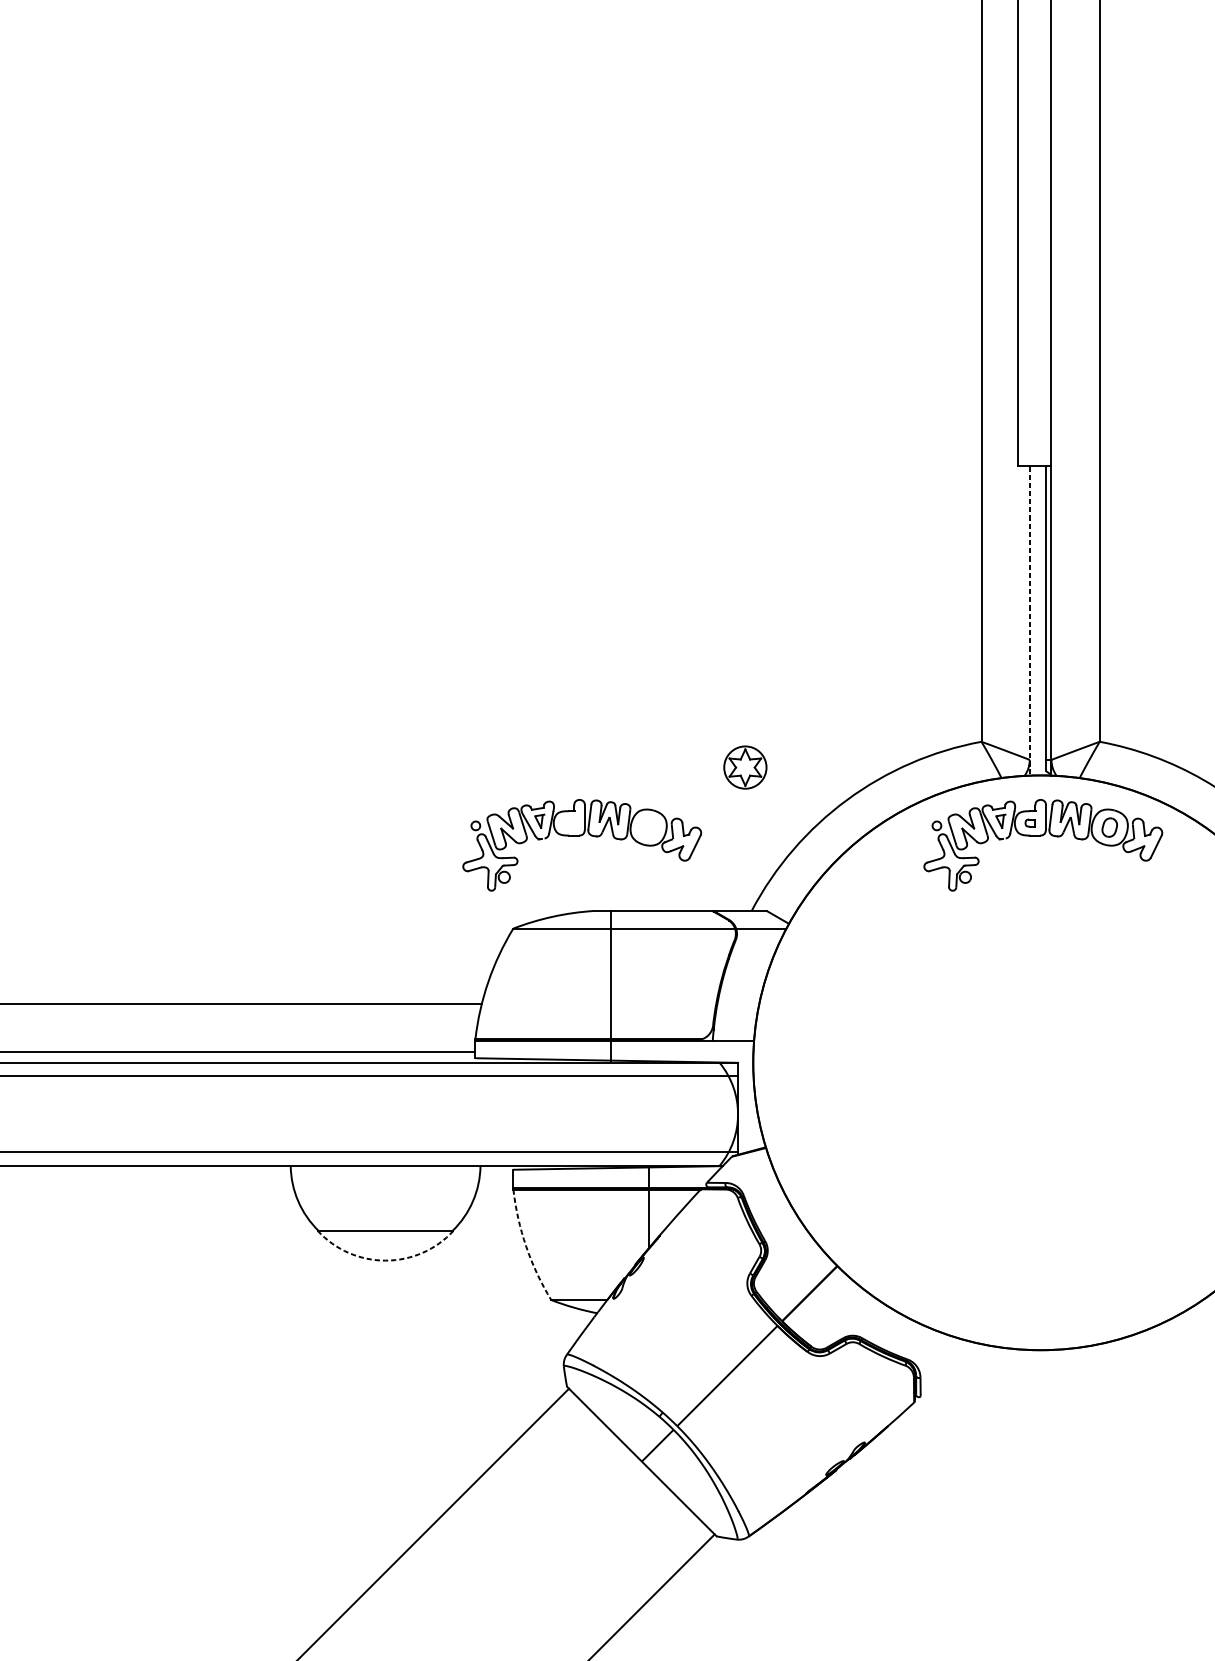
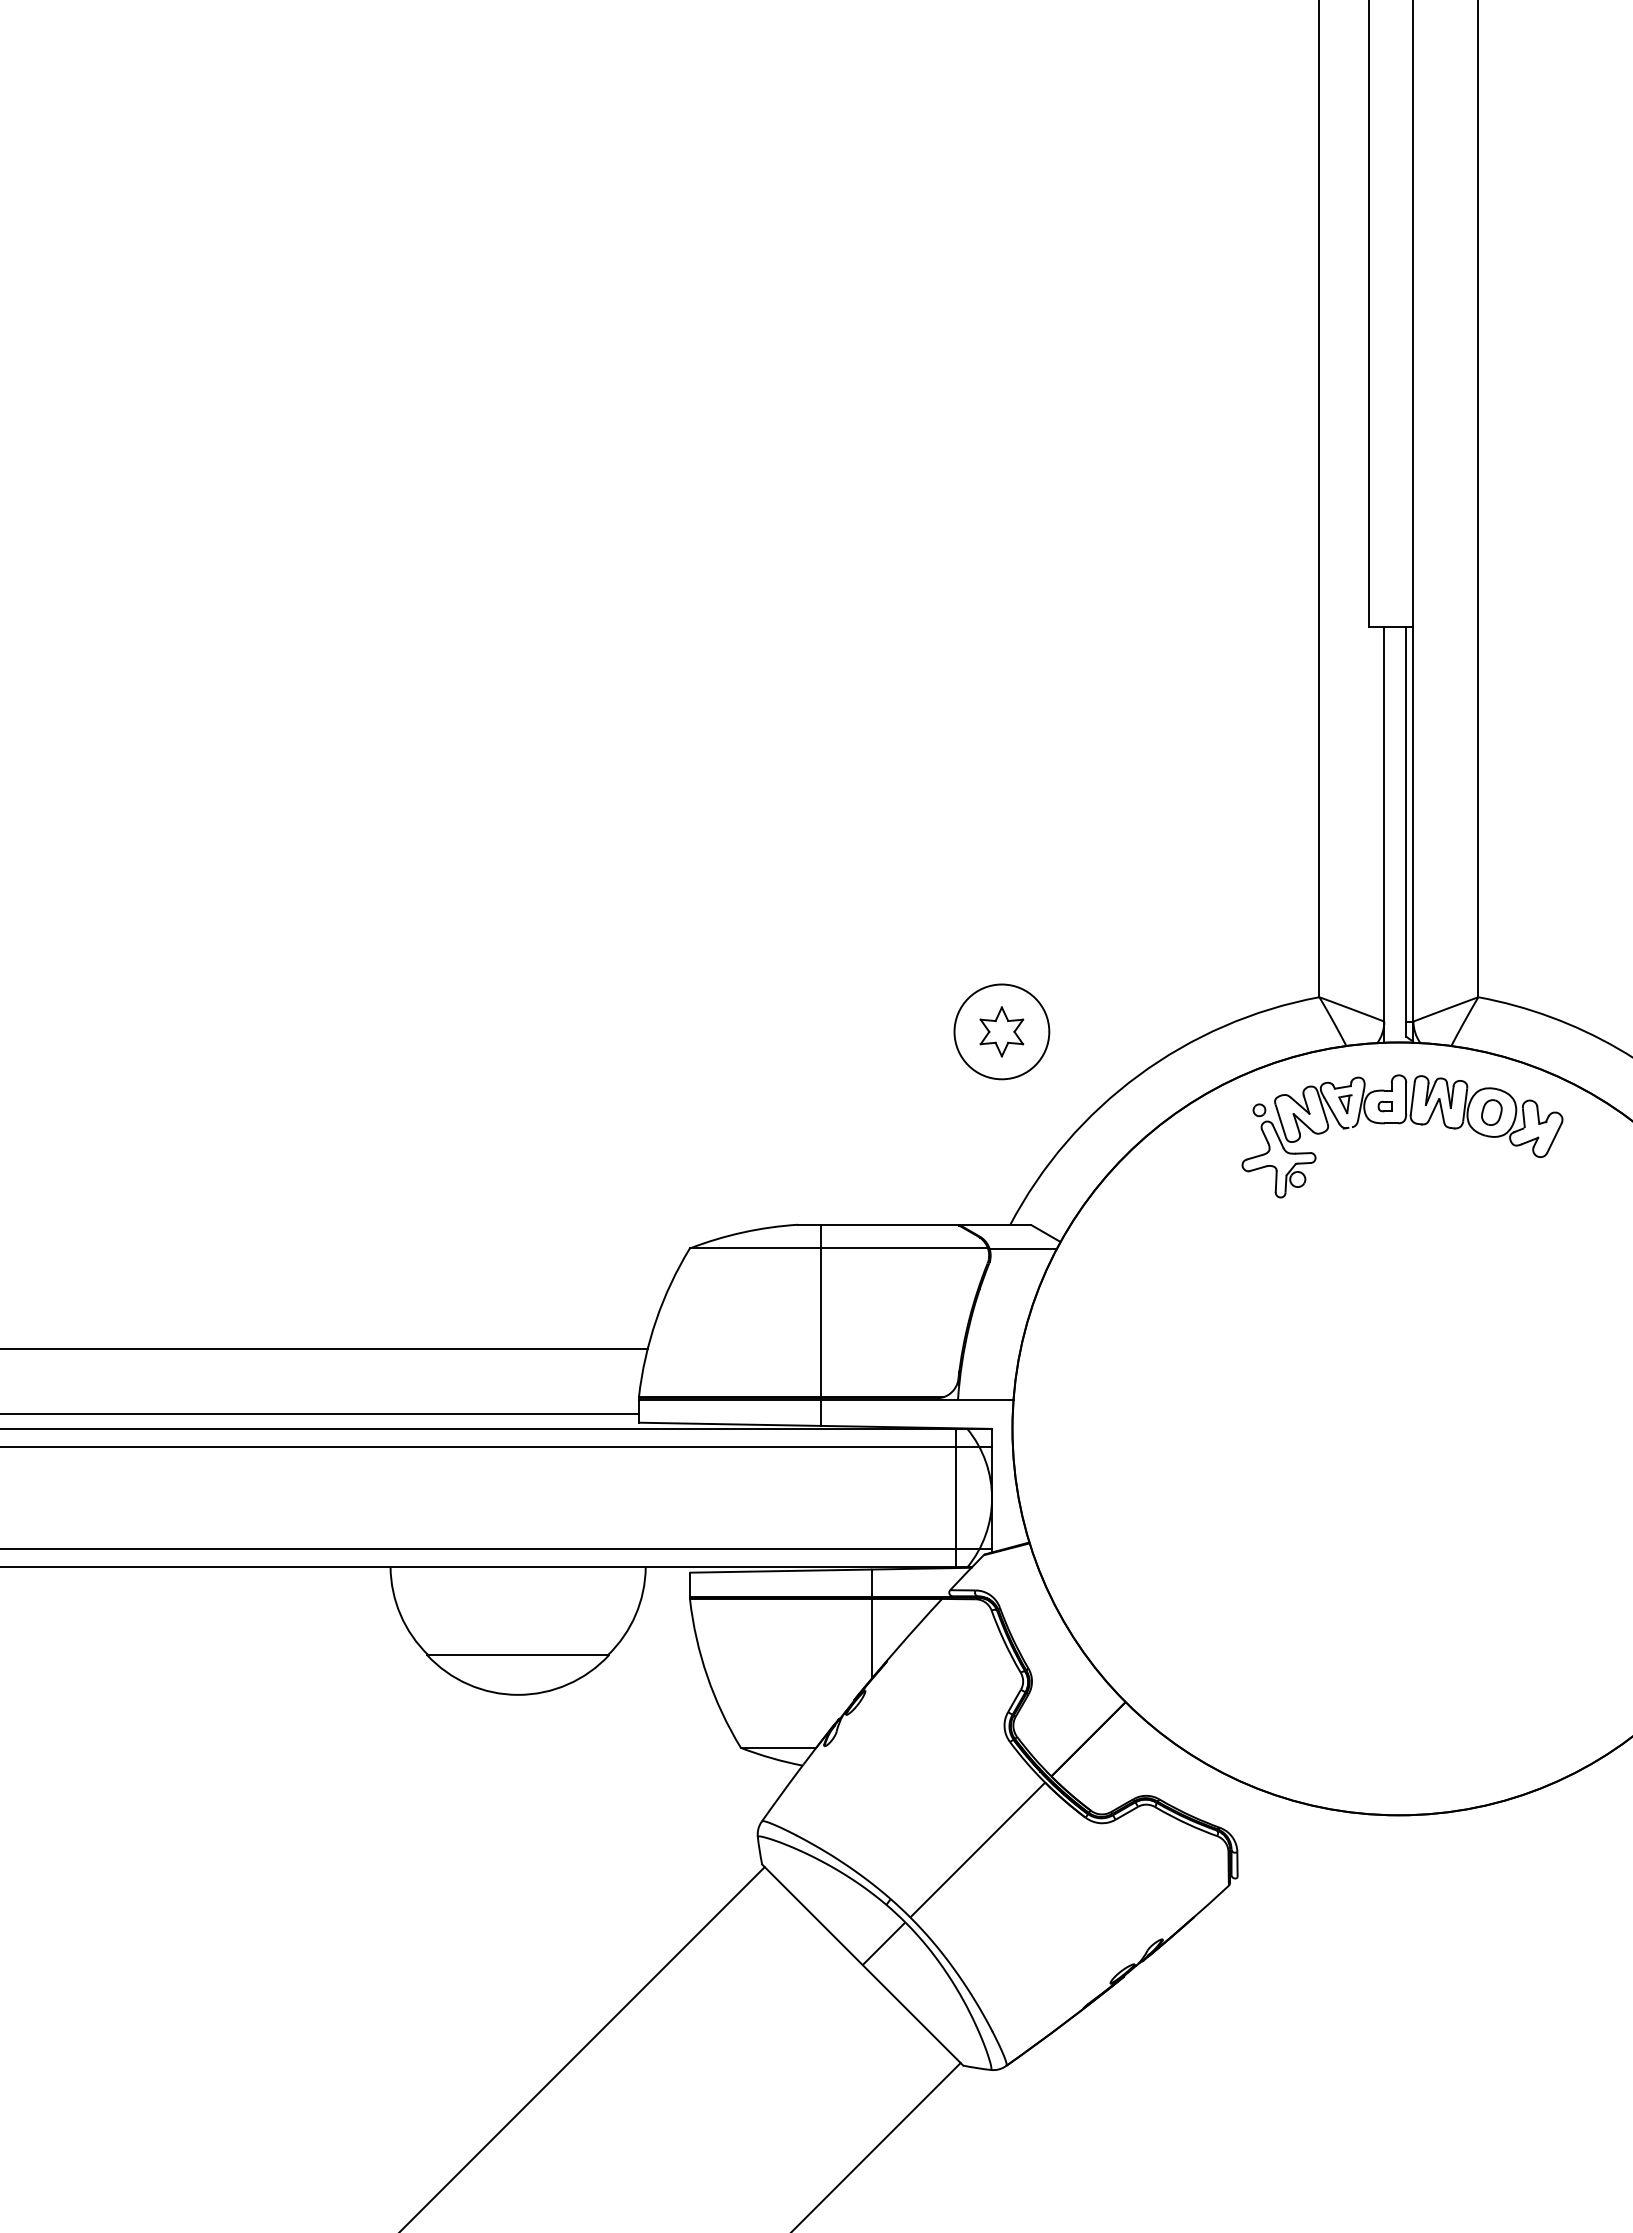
line: (1029, 620) -> (1384, 834), dashed -> solid
circle: (745, 767) -> (1001, 1031), size x1.67
part: (579, 836) -> (779, 1124), removed
line: (710, 1113) -> (955, 1497), added
arc: (526, 1246) -> (707, 1676), dashed -> solid
arc: (385, 1260) -> (518, 1694), dashed -> solid

